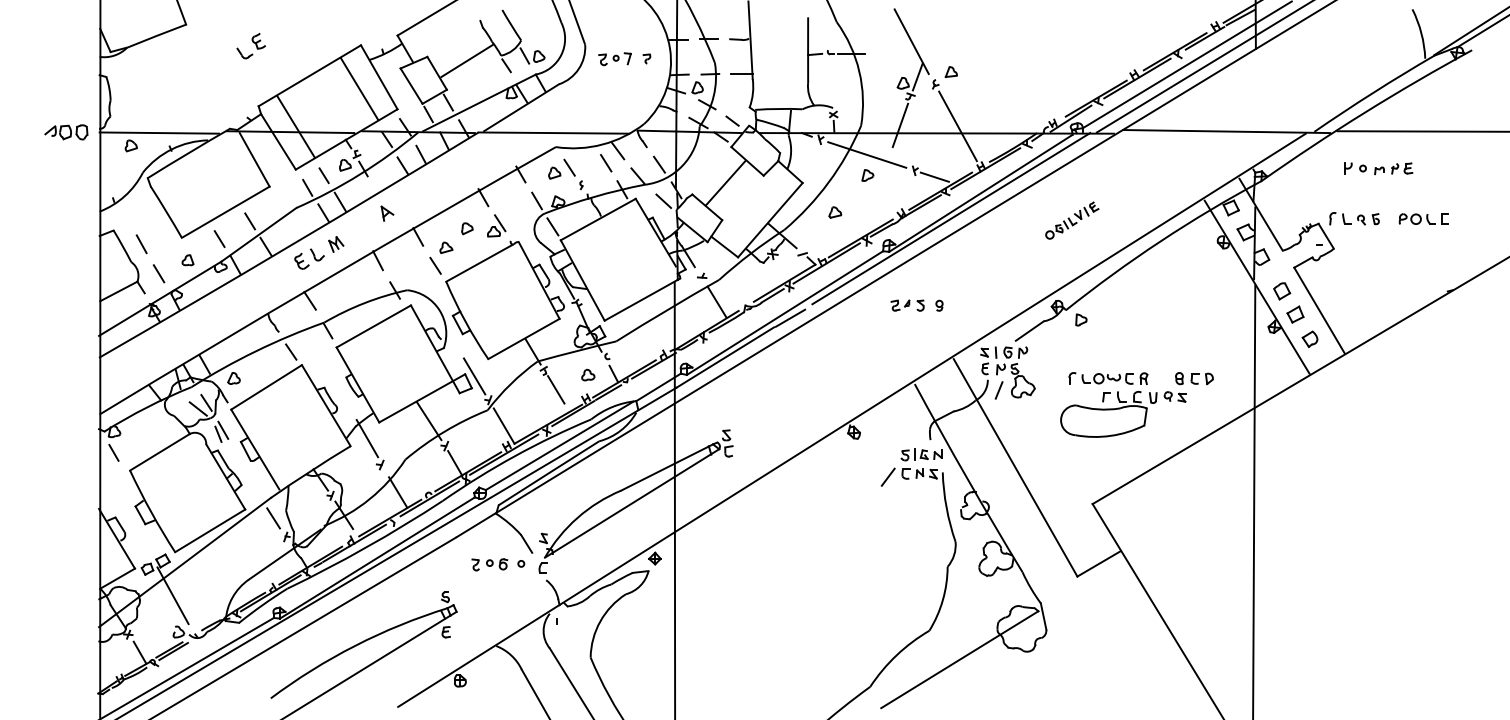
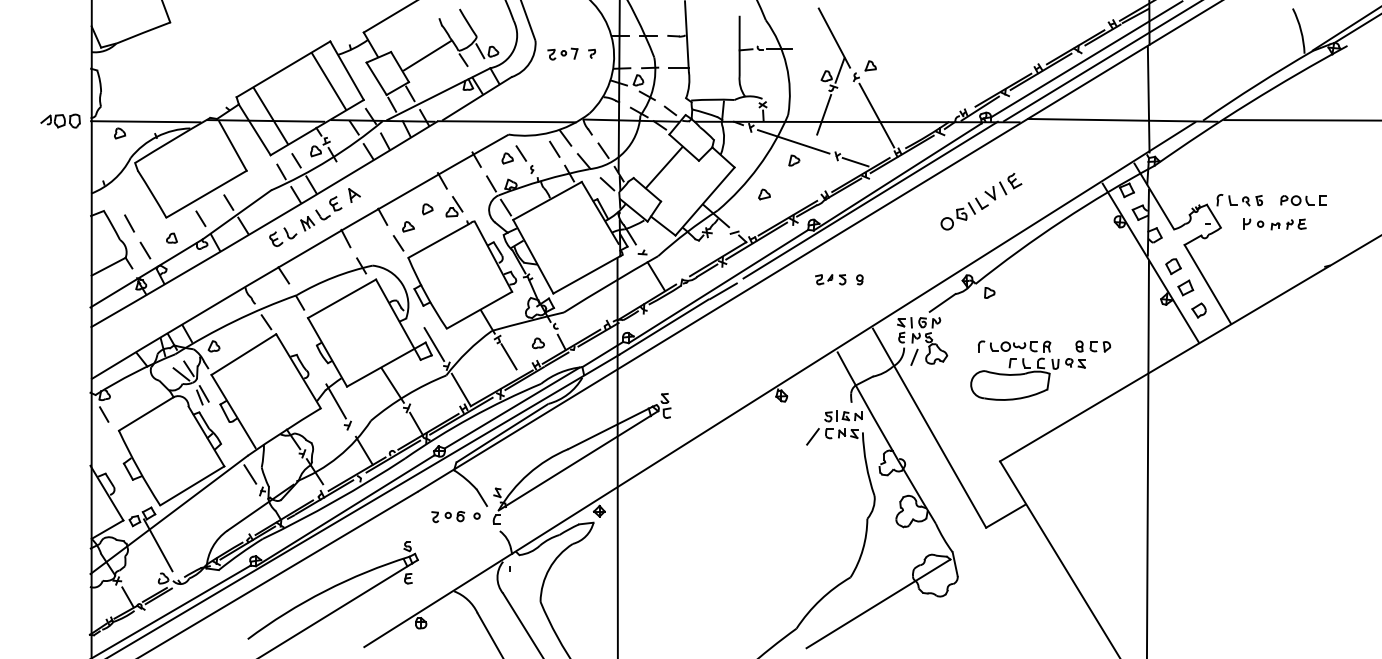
part: (250, 46) -> (328, 208), moved
line: (1254, 108) -> (1148, 99), added
part: (1378, 168) -> (1274, 224), moved
part: (1072, 220) -> (981, 201), size x1.67

